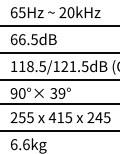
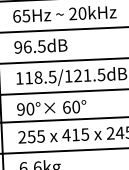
text: (13, 39) -> (17, 47), 66.5dB -> 96.5dB
text: (57, 93) -> (70, 107), 39° -> 60°

